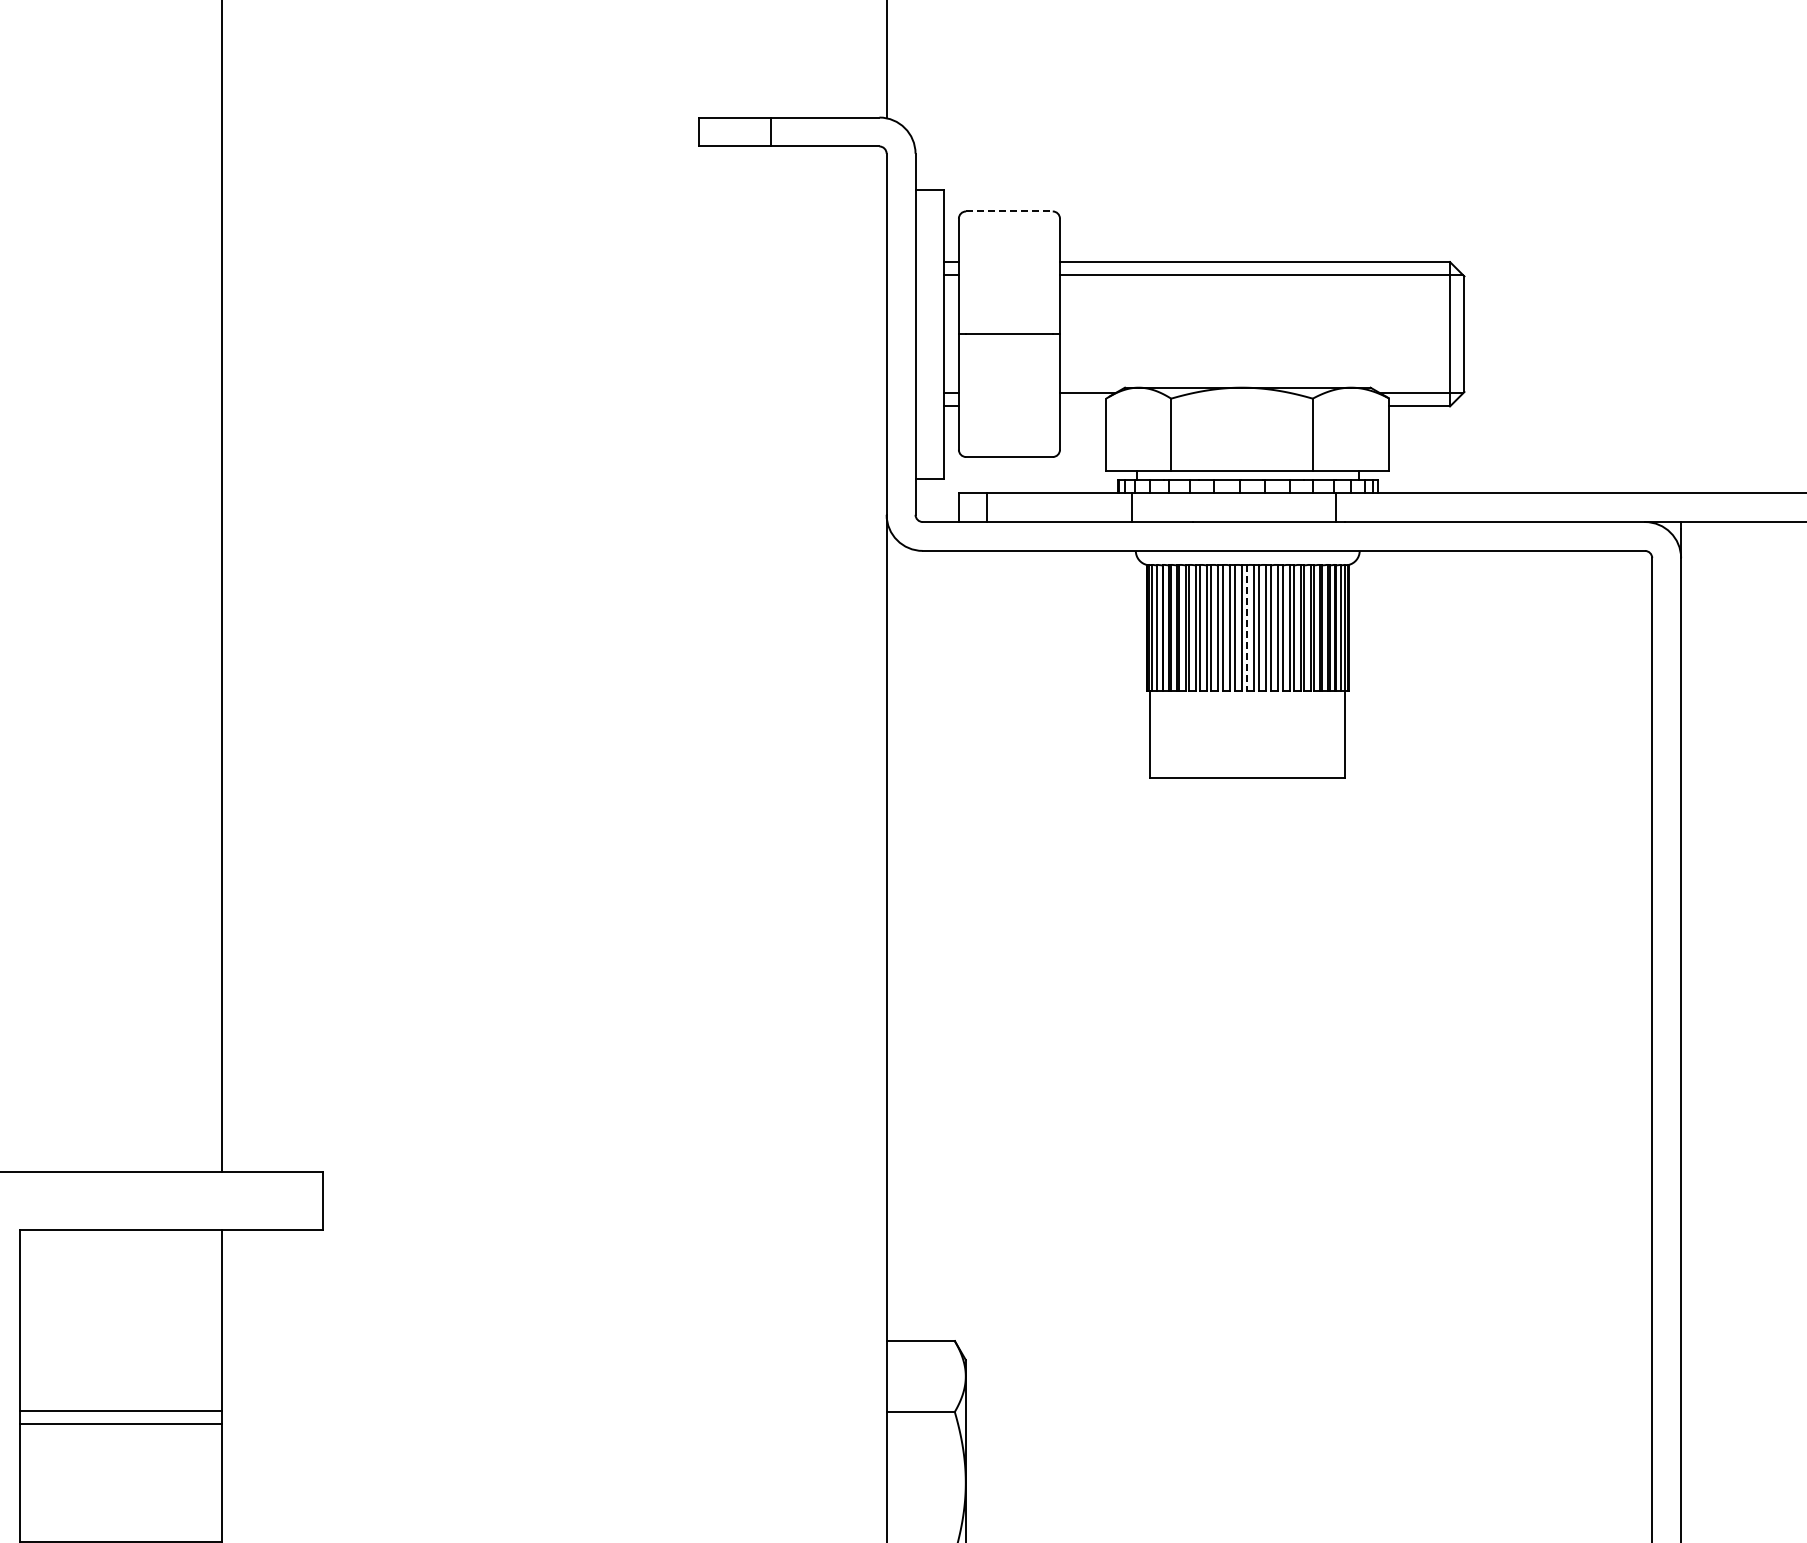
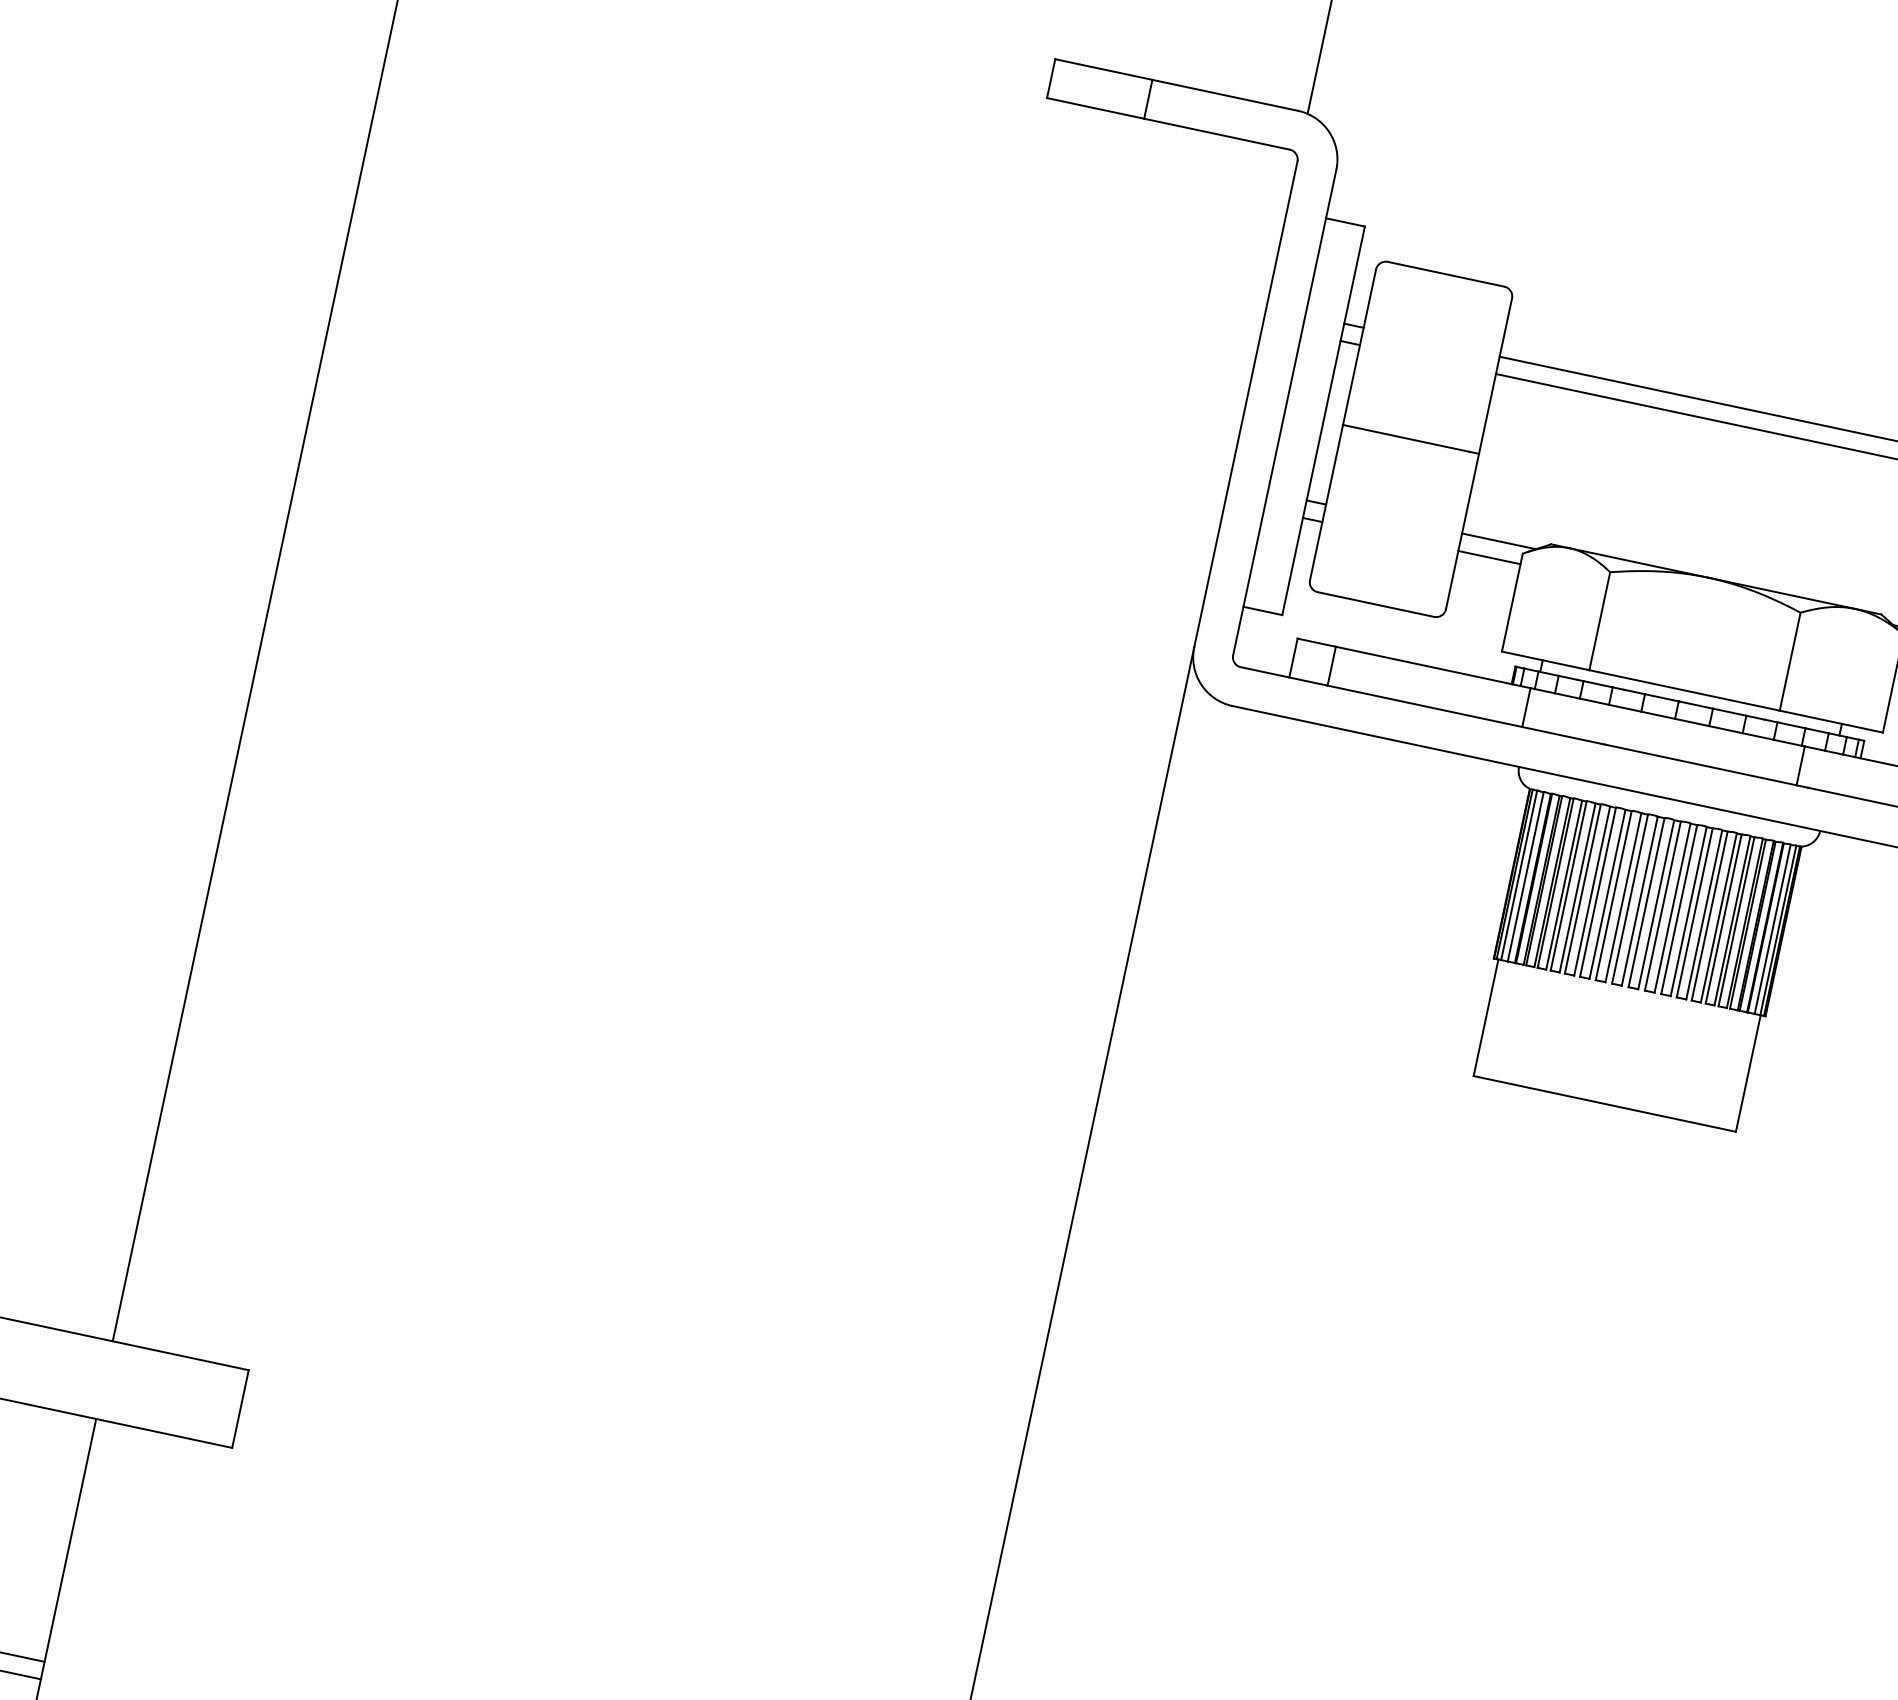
line: (1009, 211) -> (1446, 274), dashed -> solid
line: (1082, 406) -> (1488, 557), added
line: (1247, 628) -> (1647, 903), dashed -> solid

